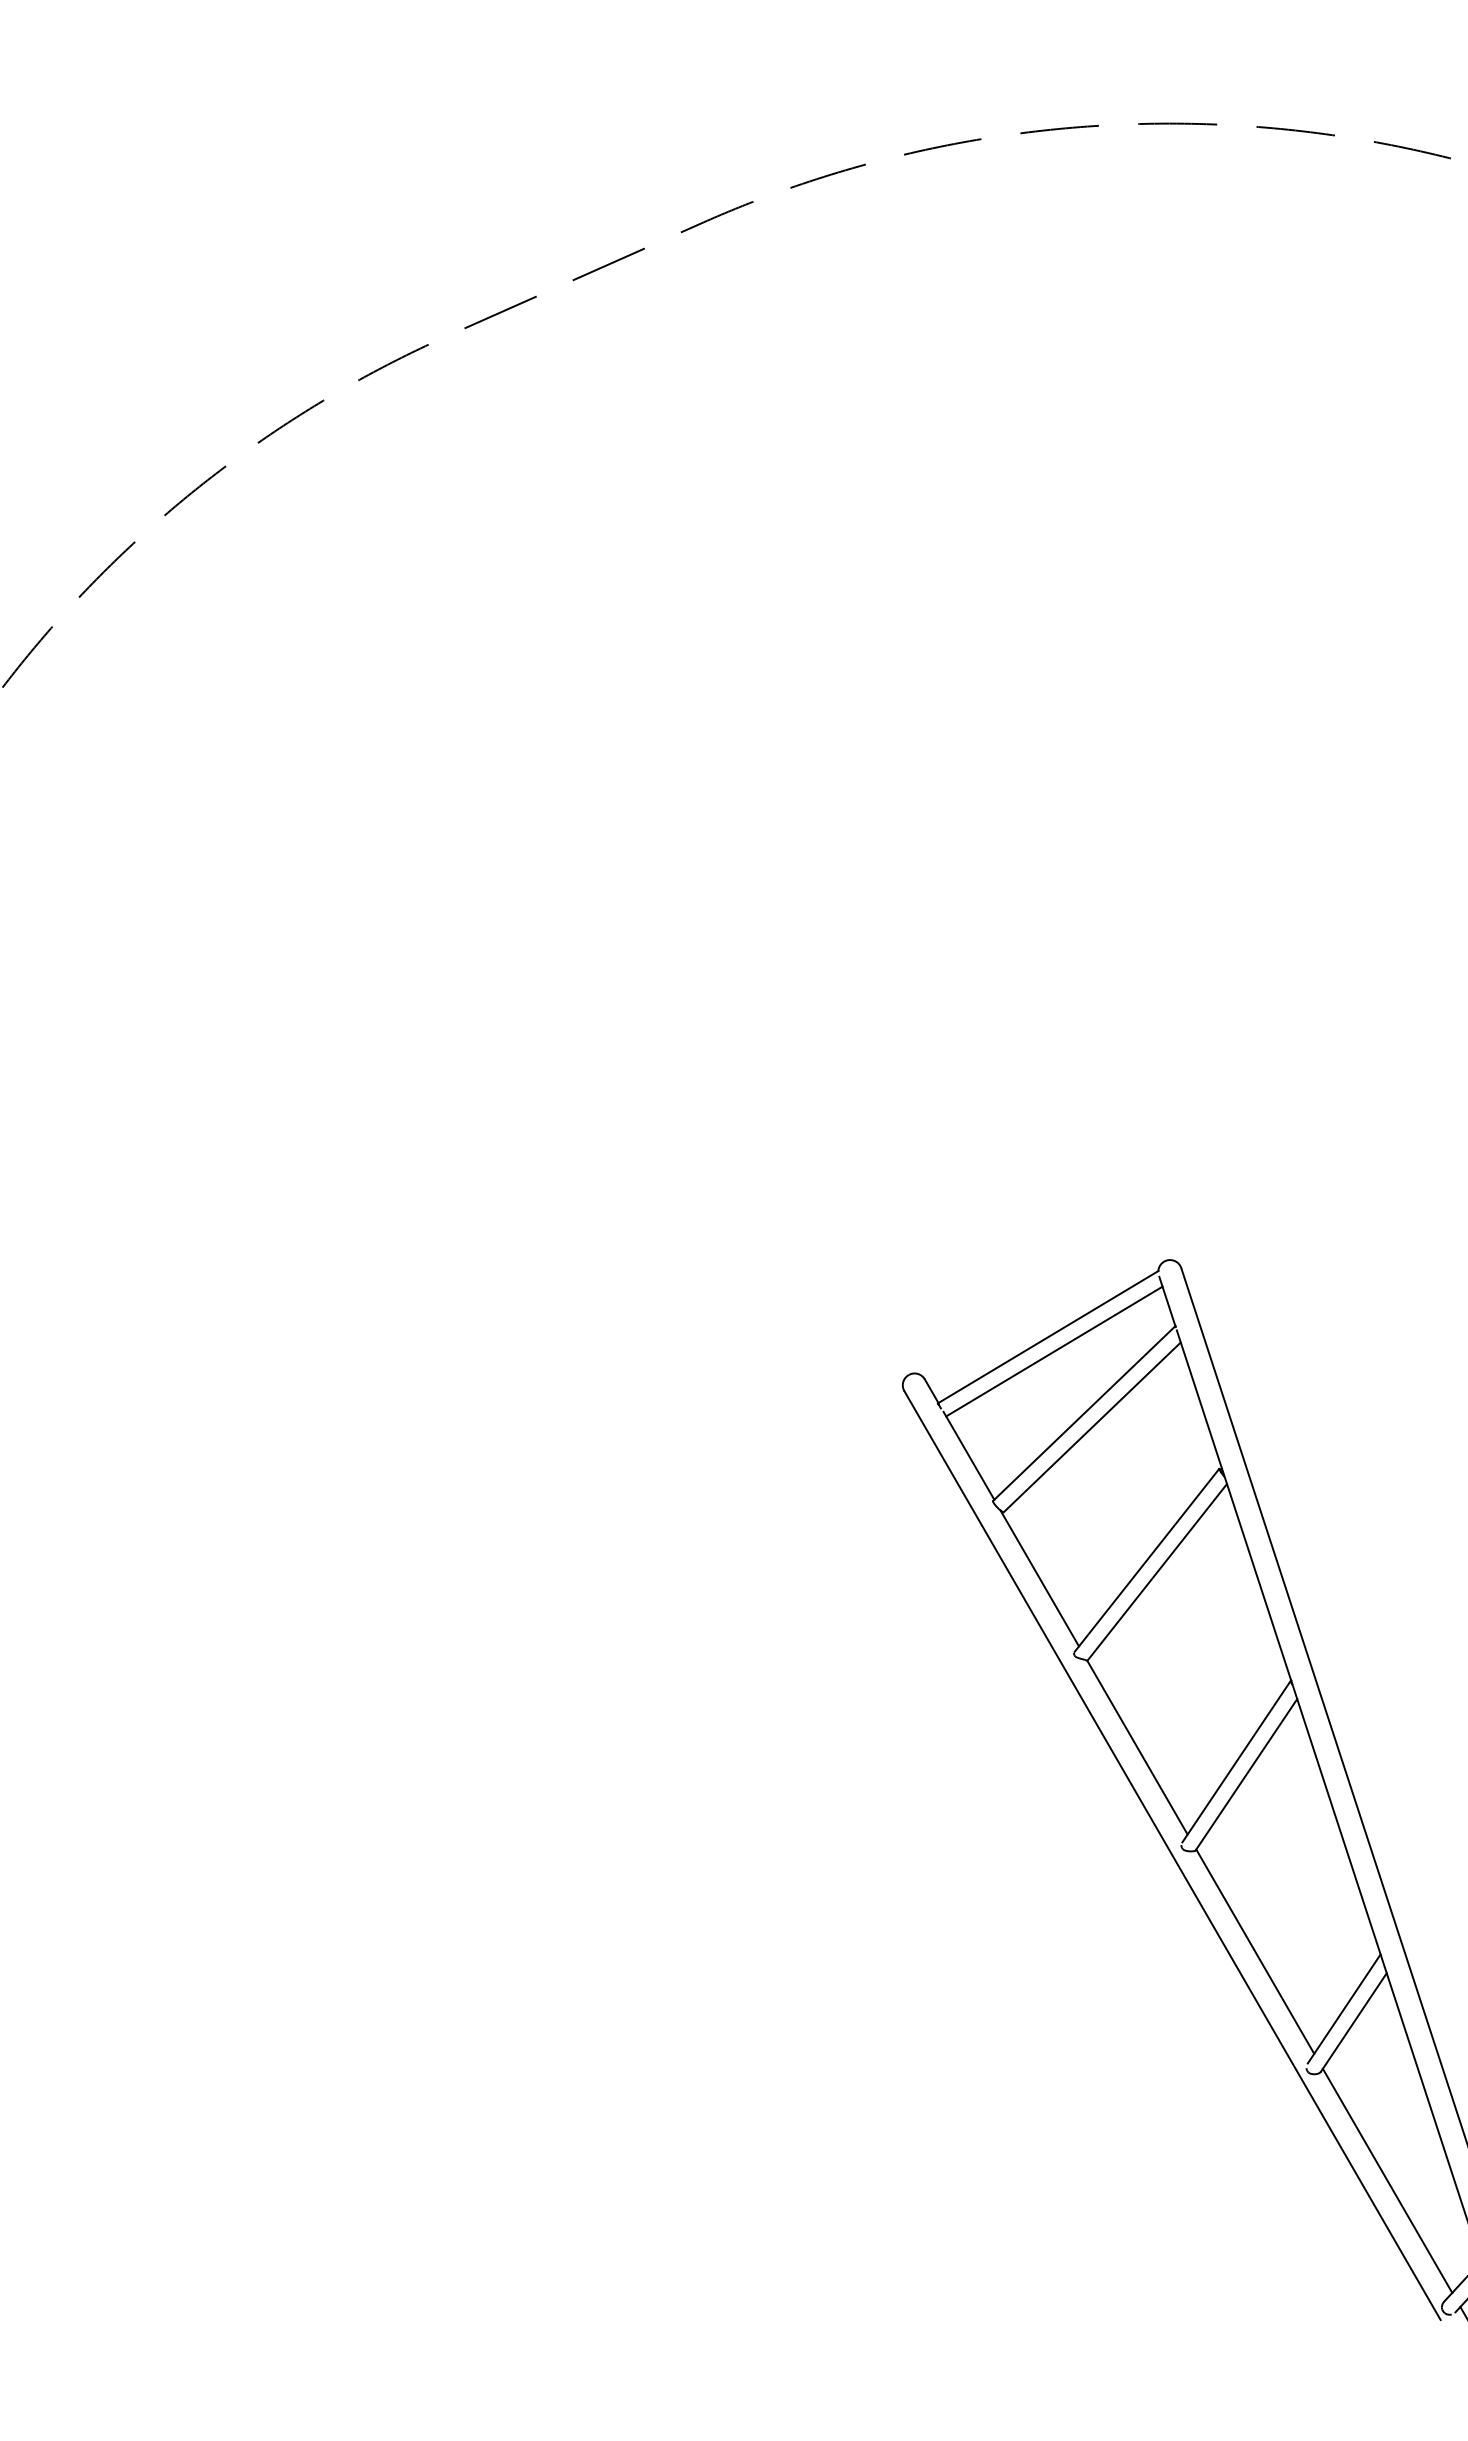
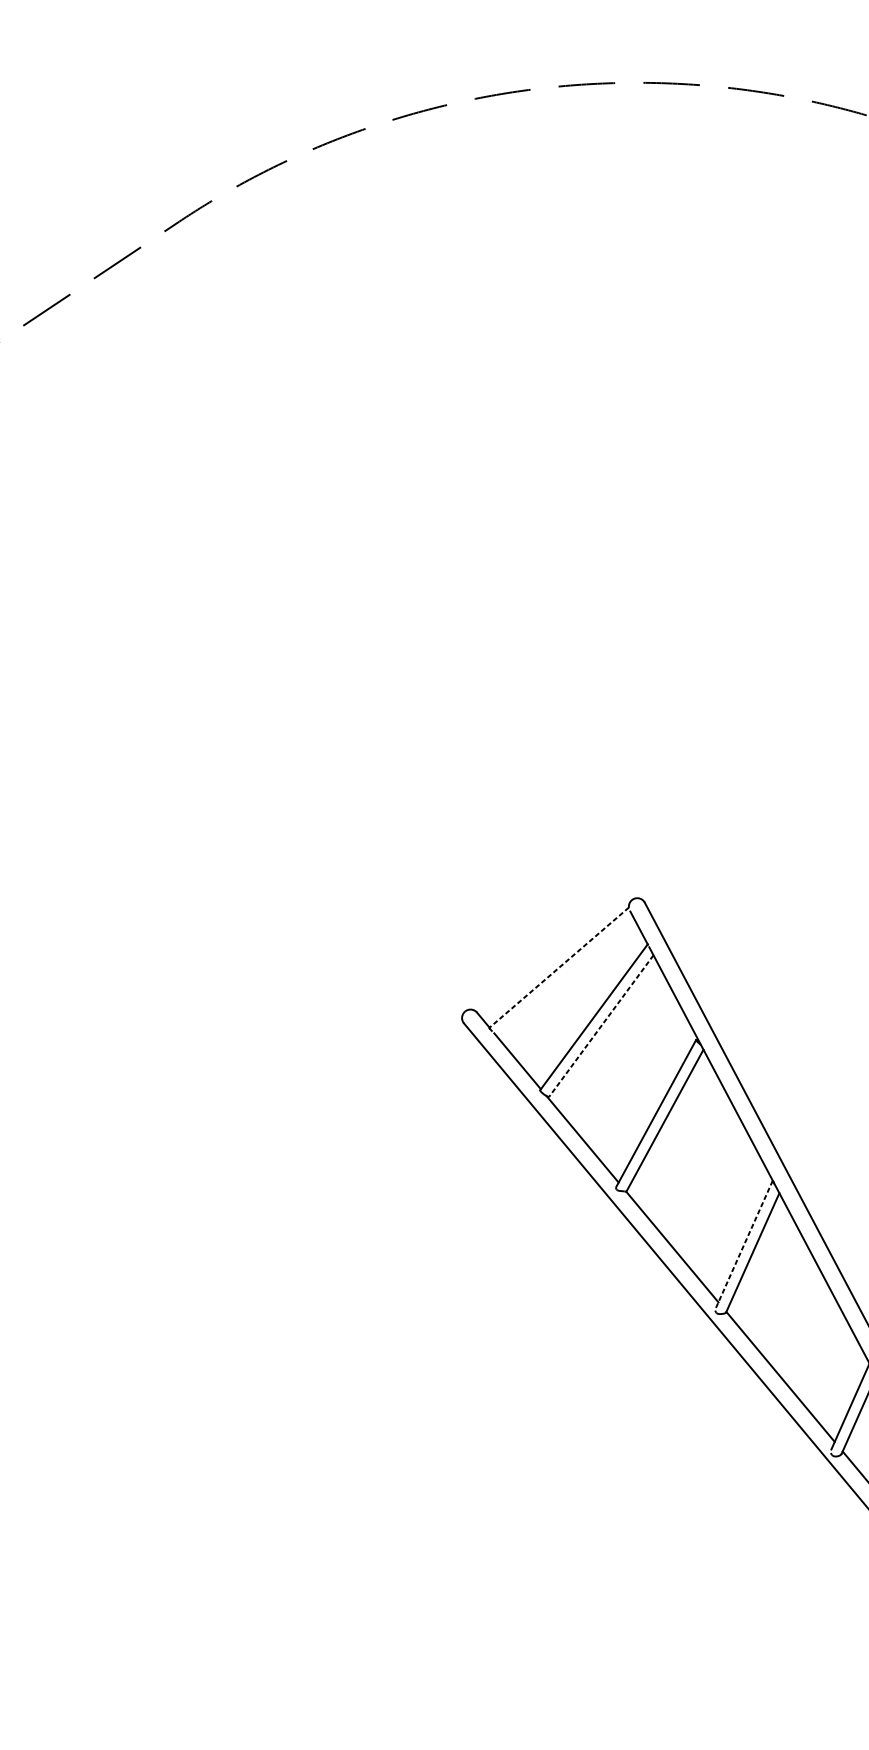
line: (1048, 1337) -> (559, 967), solid -> dashed
line: (1054, 1351) -> (565, 977), removed
line: (1092, 1427) -> (601, 1026), solid -> dashed
line: (1236, 1761) -> (744, 1244), solid -> dashed

